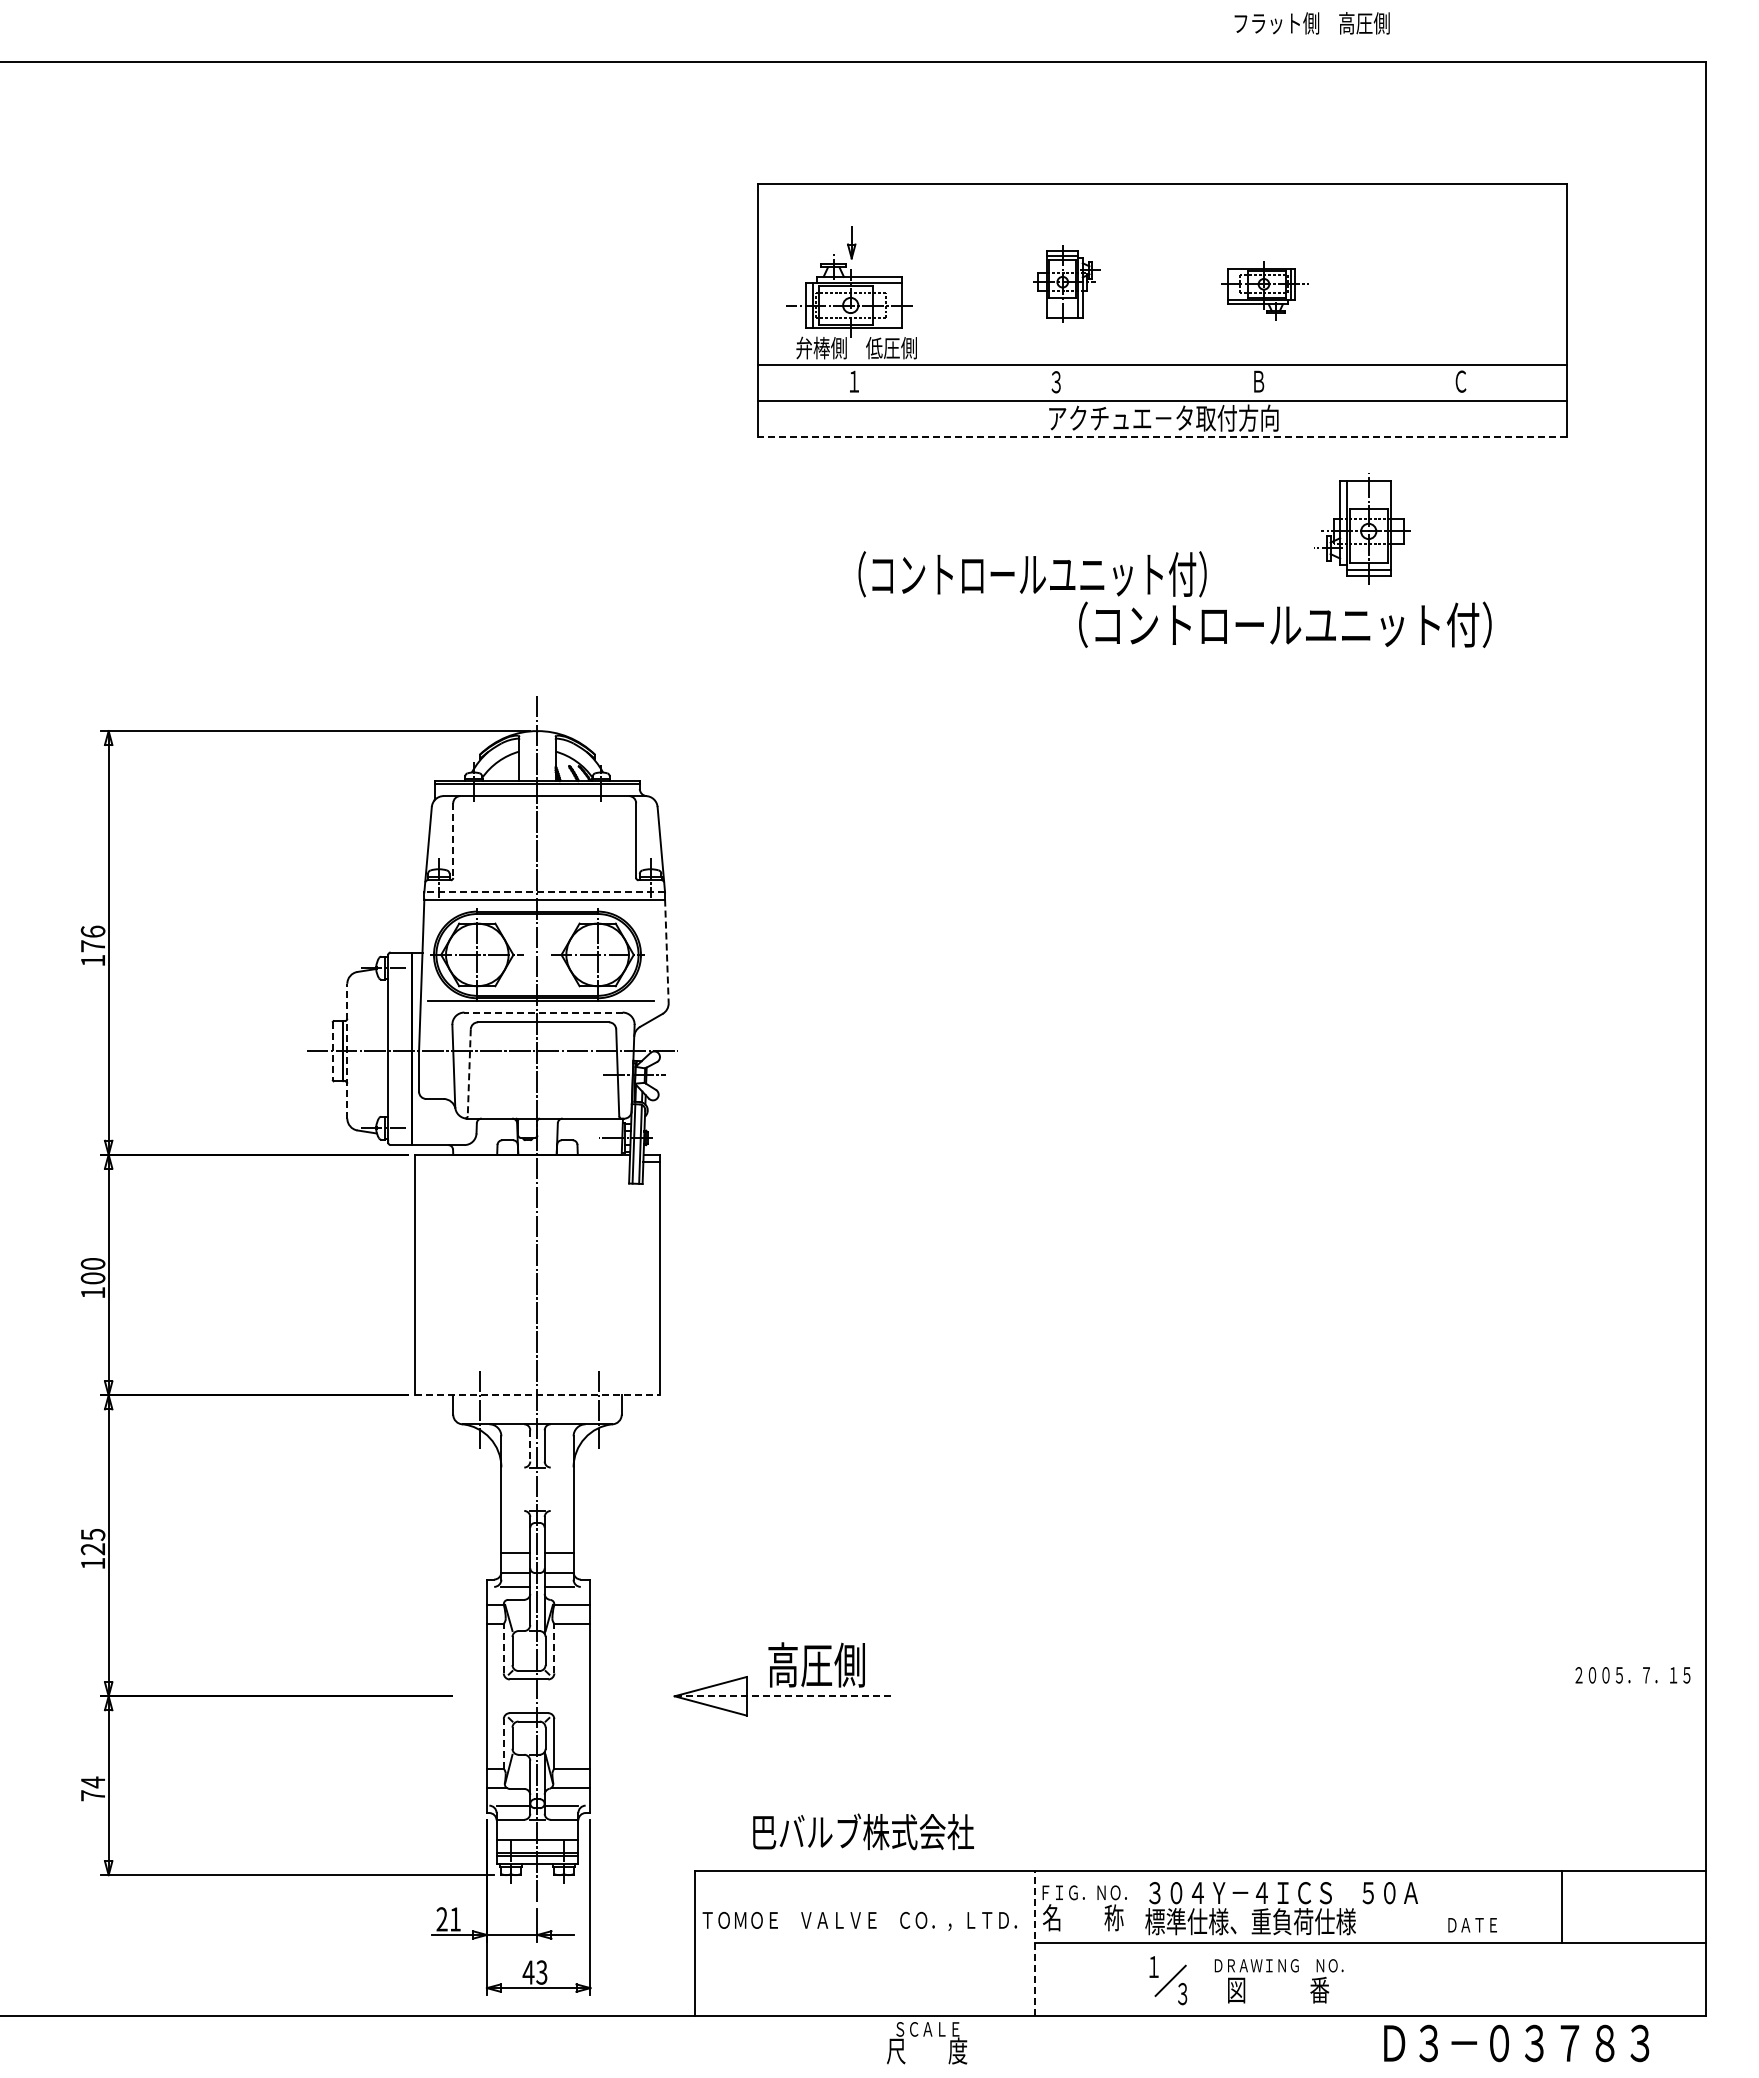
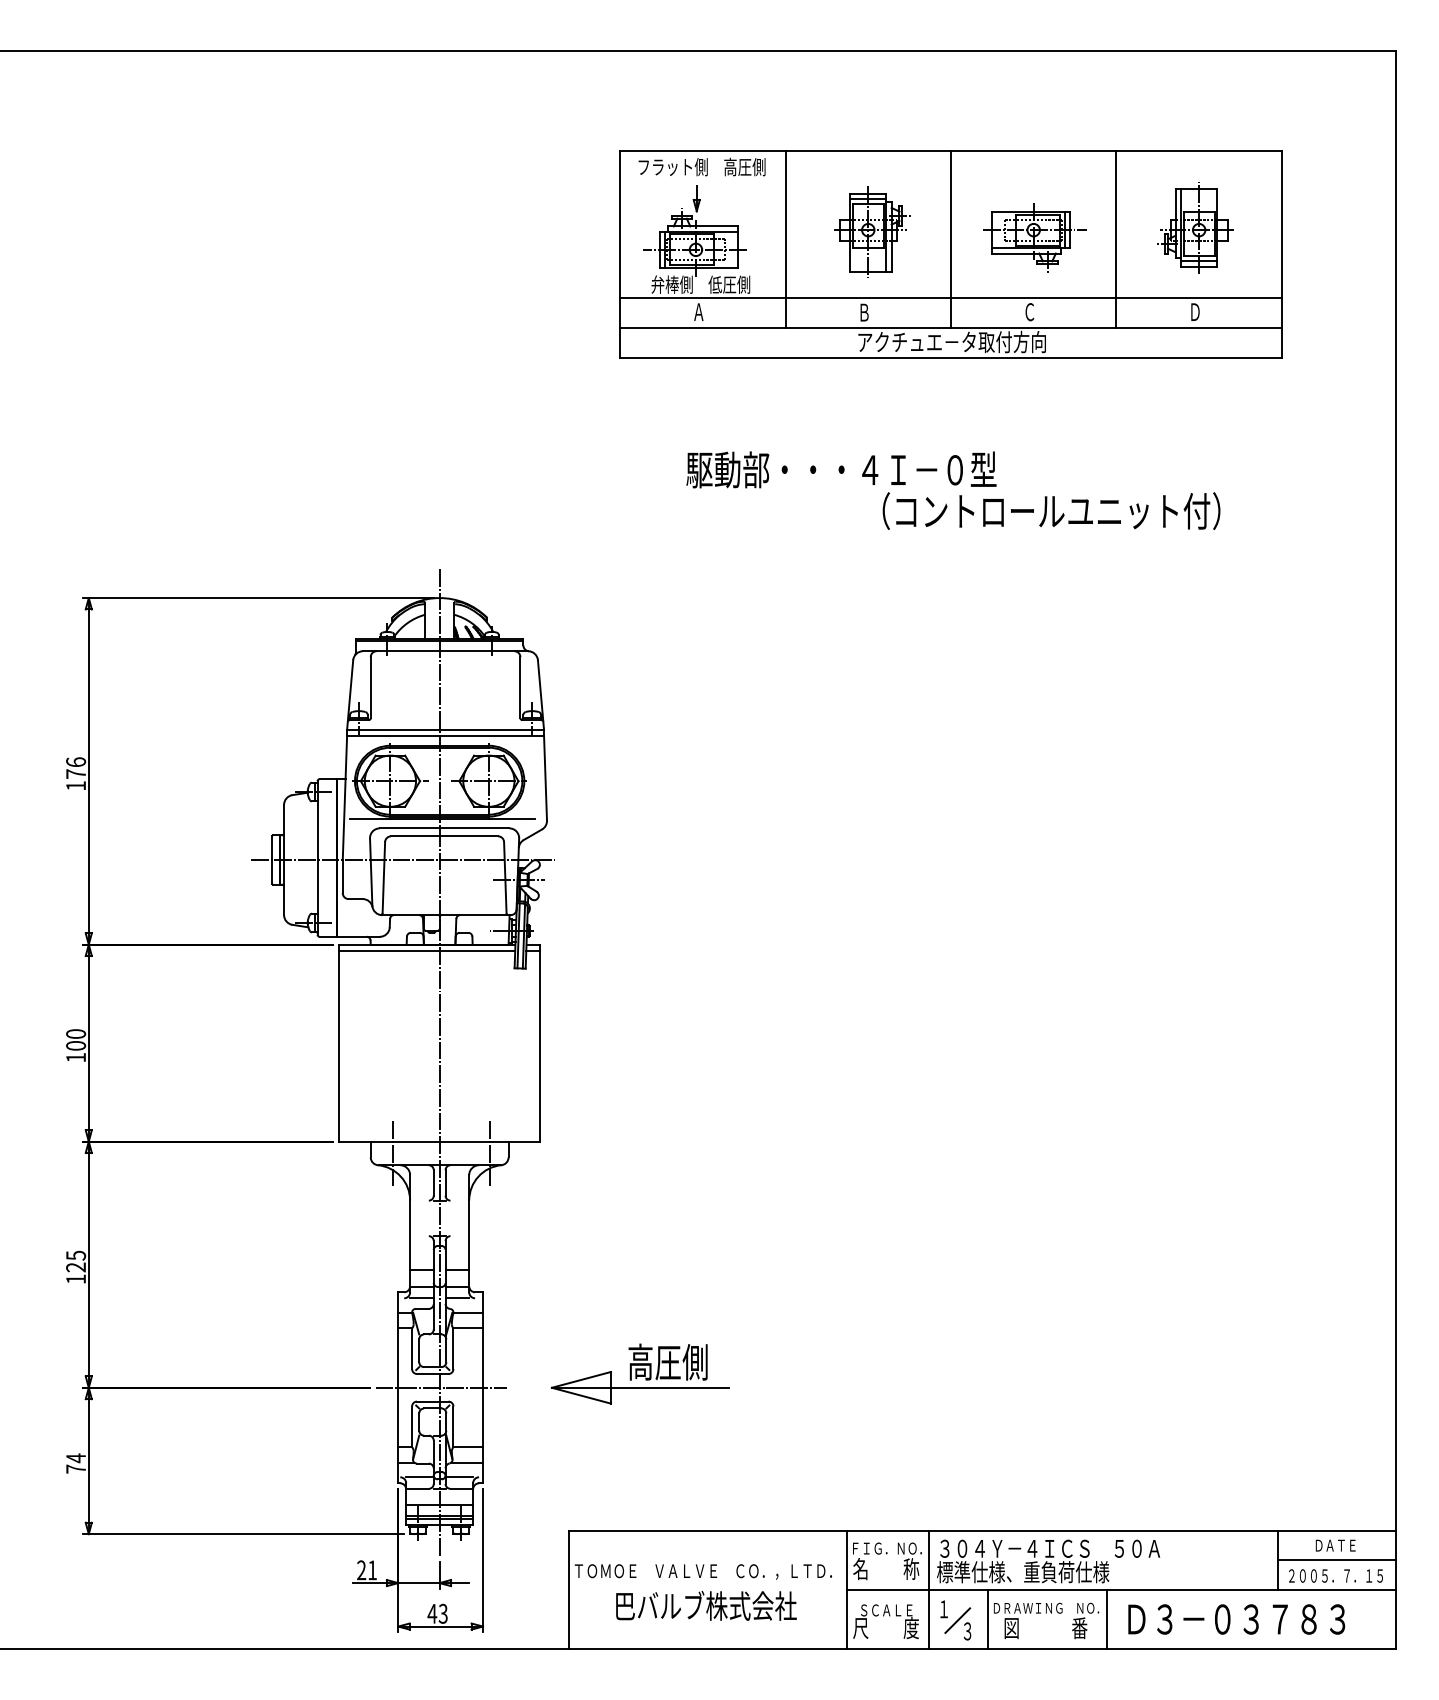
text: (1311, 23) -> (701, 167), moved
part: (1065, 283) -> (871, 231), size x1.43
part: (1264, 290) -> (1034, 237), size x1.43
line: (960, 292) -> (785, 239), added
line: (1162, 292) -> (951, 239), added
line: (1364, 292) -> (1116, 239), added
text: (853, 381) -> (698, 312), １ -> Ａ
text: (1258, 381) -> (1029, 312), Ｂ -> Ｃ
text: (1460, 381) -> (1194, 312), Ｃ -> Ｄ
text: (1056, 382) -> (864, 312), ３ -> Ｂ
line: (1161, 437) -> (950, 357), dashed -> solid
part: (1362, 528) -> (1194, 227), moved
text: (1028, 574) -> (841, 469), （コントロールユニット付） -> 駆動部・・・４Ｉ－０型
line: (453, 841) -> (370, 688), dashed -> solid
line: (544, 892) -> (445, 730), dashed -> solid
line: (666, 951) -> (545, 778), dashed -> solid
line: (543, 1012) -> (444, 828), dashed -> solid
line: (347, 1050) -> (284, 859), dashed -> solid
line: (332, 1051) -> (271, 860), dashed -> solid
line: (469, 1073) -> (384, 878), dashed -> solid
line: (521, 1161) -> (426, 950), added
line: (537, 1395) -> (439, 1141), dashed -> solid
line: (530, 1445) -> (433, 1182), dashed -> solid
line: (503, 1648) -> (411, 1348), dashed -> solid
line: (554, 1648) -> (453, 1348), dashed -> solid
text: (1632, 1675) -> (1335, 1576), moved
line: (539, 1696) -> (441, 1387), added
line: (783, 1696) -> (640, 1387), dashed -> solid
line: (503, 1744) -> (411, 1427), dashed -> solid
text: (863, 1831) -> (706, 1605), moved
line: (1633, 1907) -> (1336, 1560), added
text: (1472, 1925) -> (1335, 1545), moved
line: (1034, 1942) -> (846, 1589), dashed -> solid
line: (1135, 1943) -> (928, 1590), added
line: (1208, 1979) -> (988, 1619), added
line: (1352, 1979) -> (1106, 1619), added
text: (927, 2043) -> (886, 1621), moved
text: (1516, 2043) -> (1236, 1619), moved

